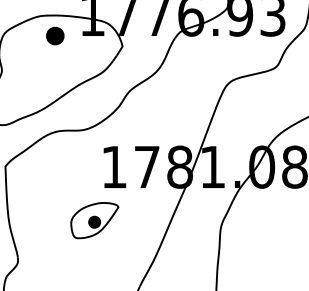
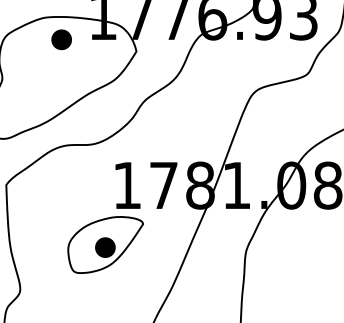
part: (94, 220) -> (105, 244), size x1.43

